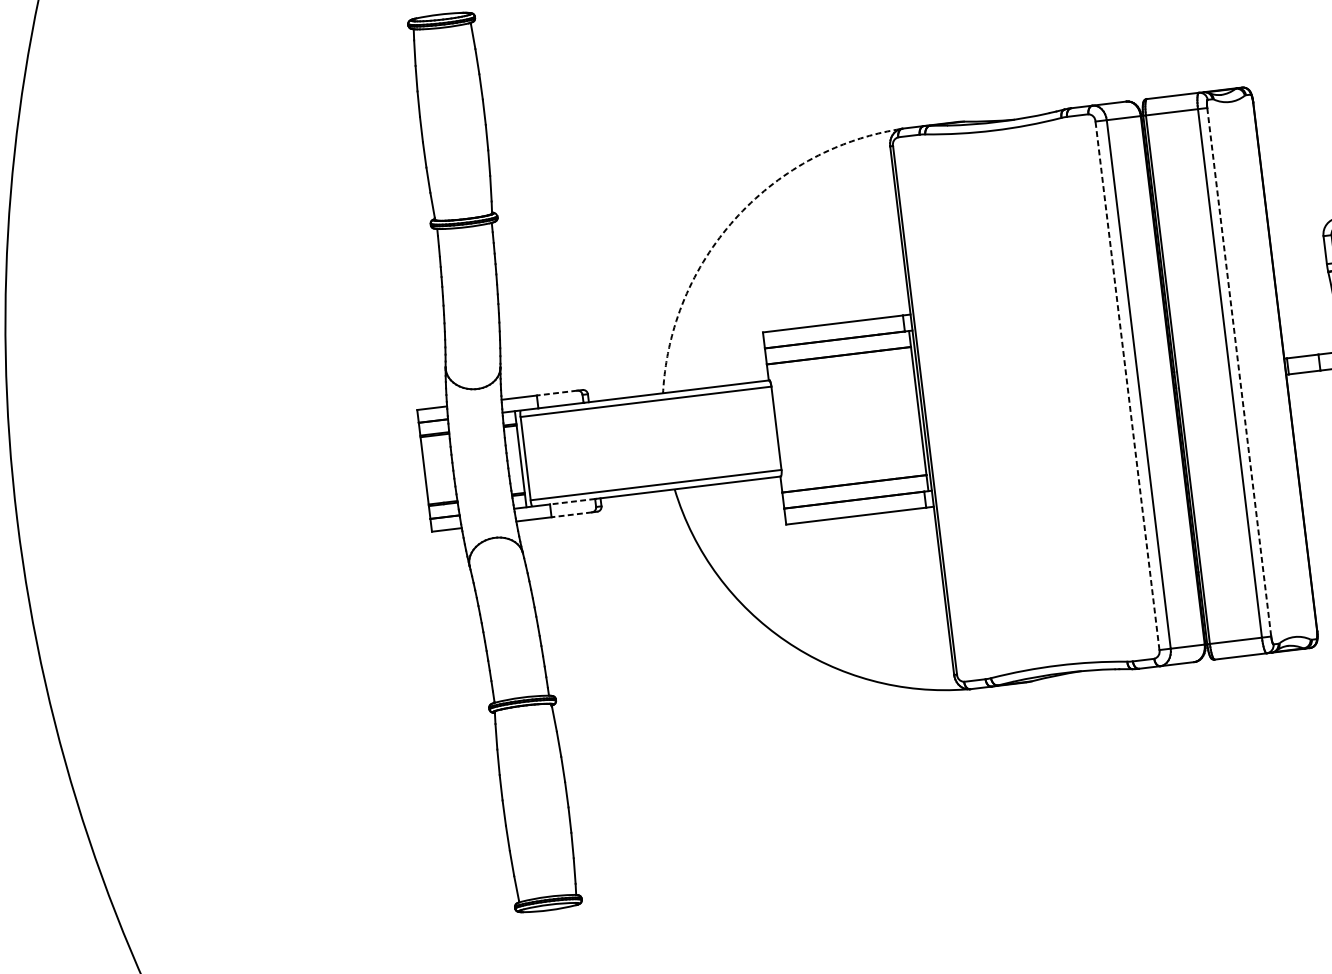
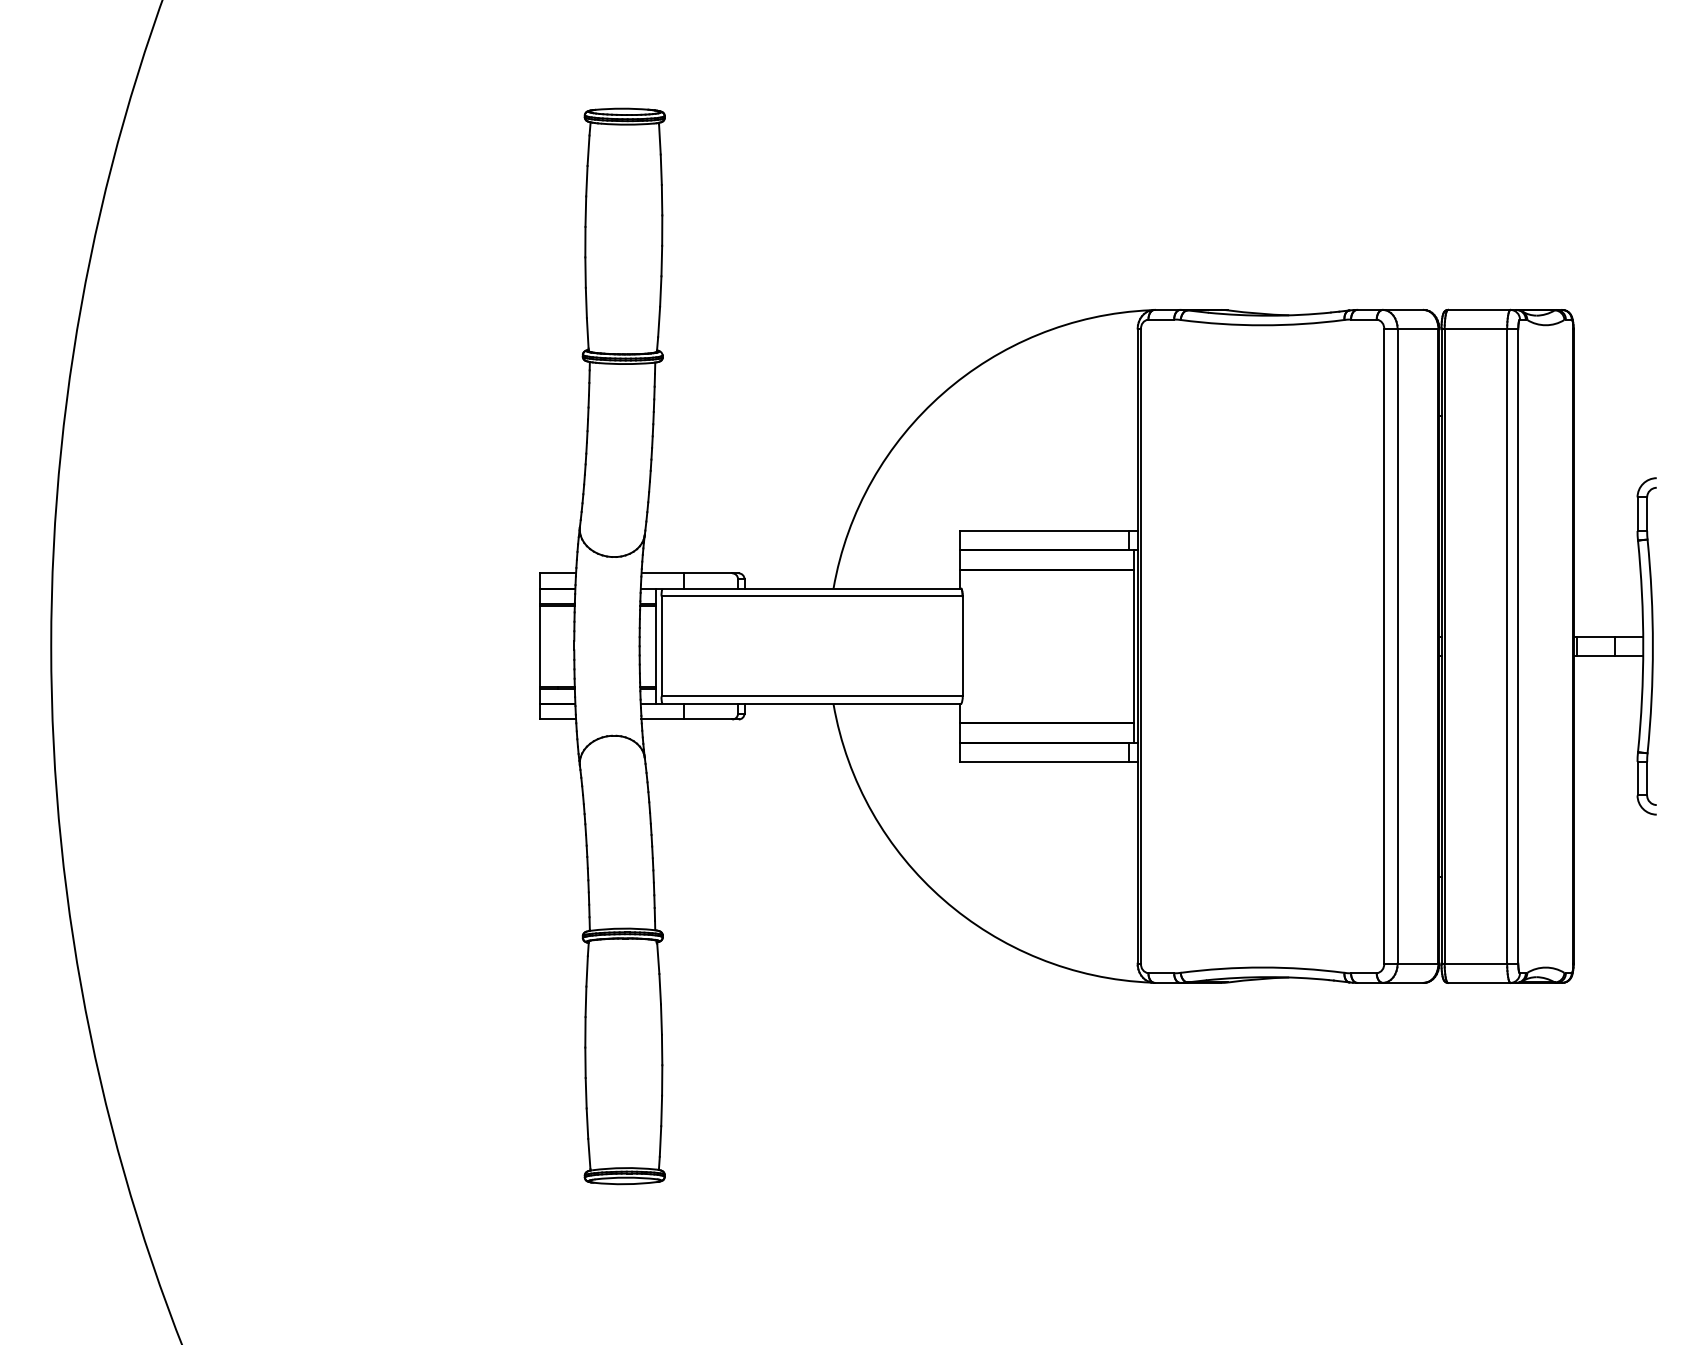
arc: (734, 219) -> (943, 393), dashed -> solid
line: (1239, 372) -> (1518, 646), dashed -> solid
line: (1127, 385) -> (1384, 645), dashed -> solid
line: (556, 393) -> (707, 573), dashed -> solid
line: (572, 502) -> (710, 704), dashed -> solid
line: (571, 514) -> (707, 719), dashed -> solid

